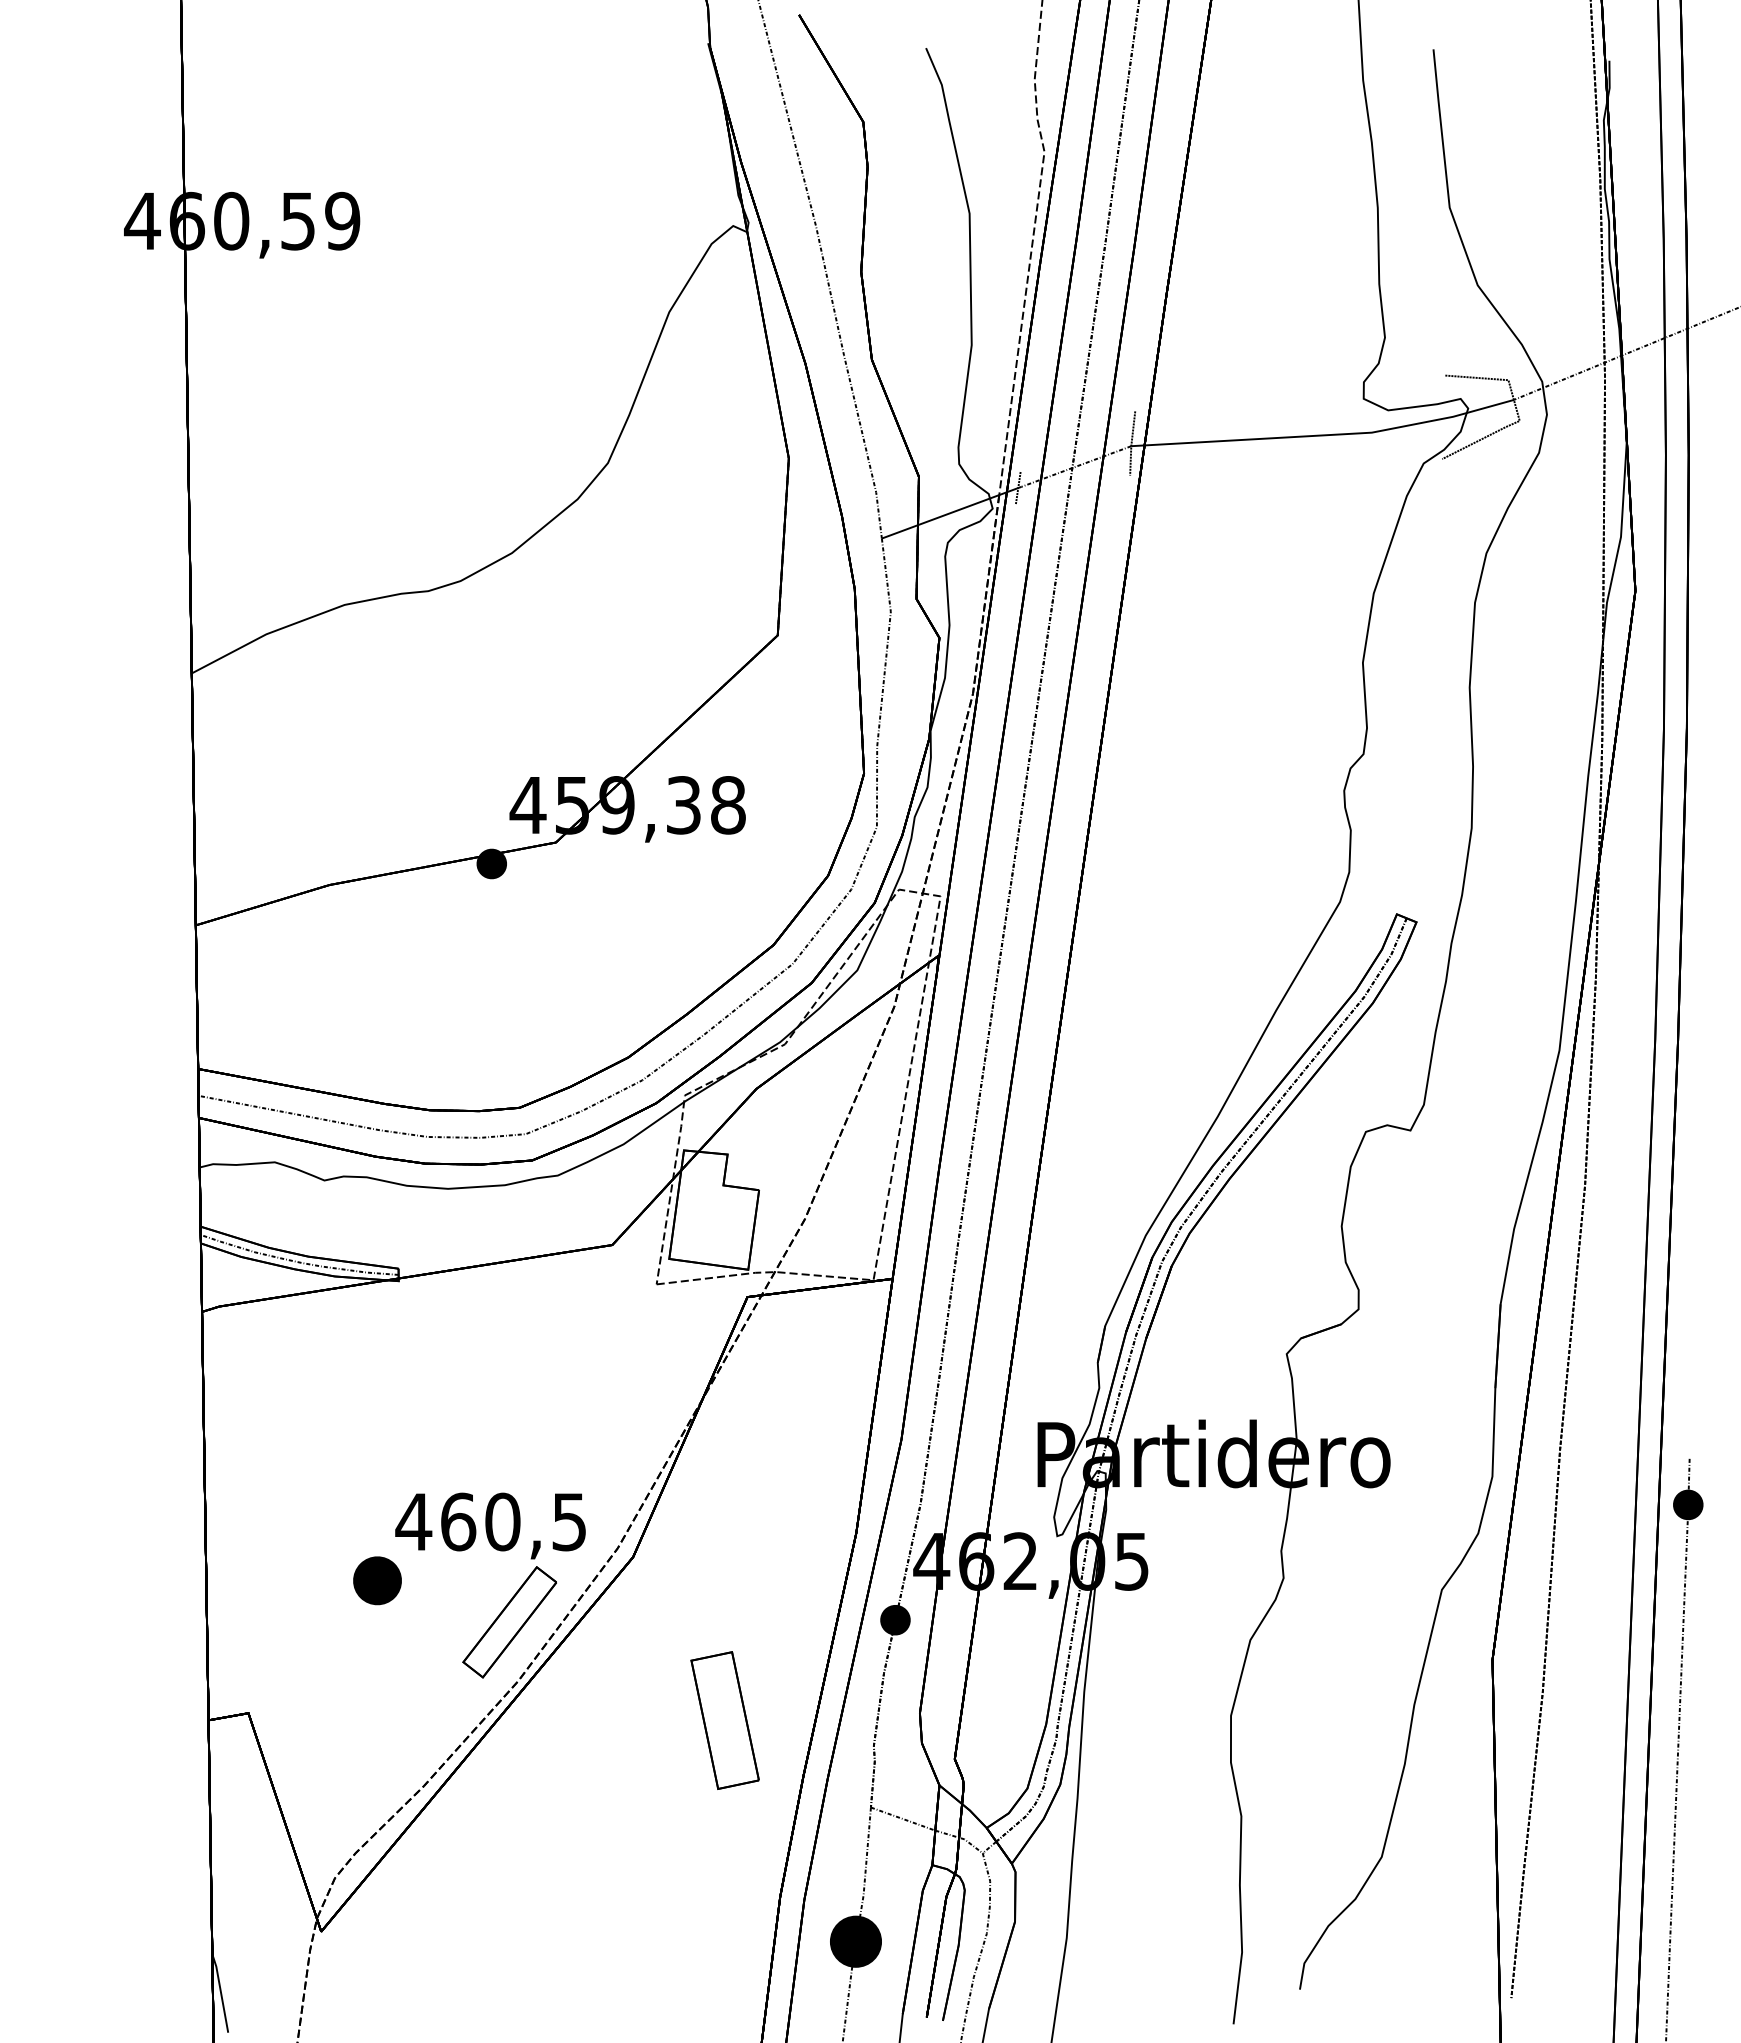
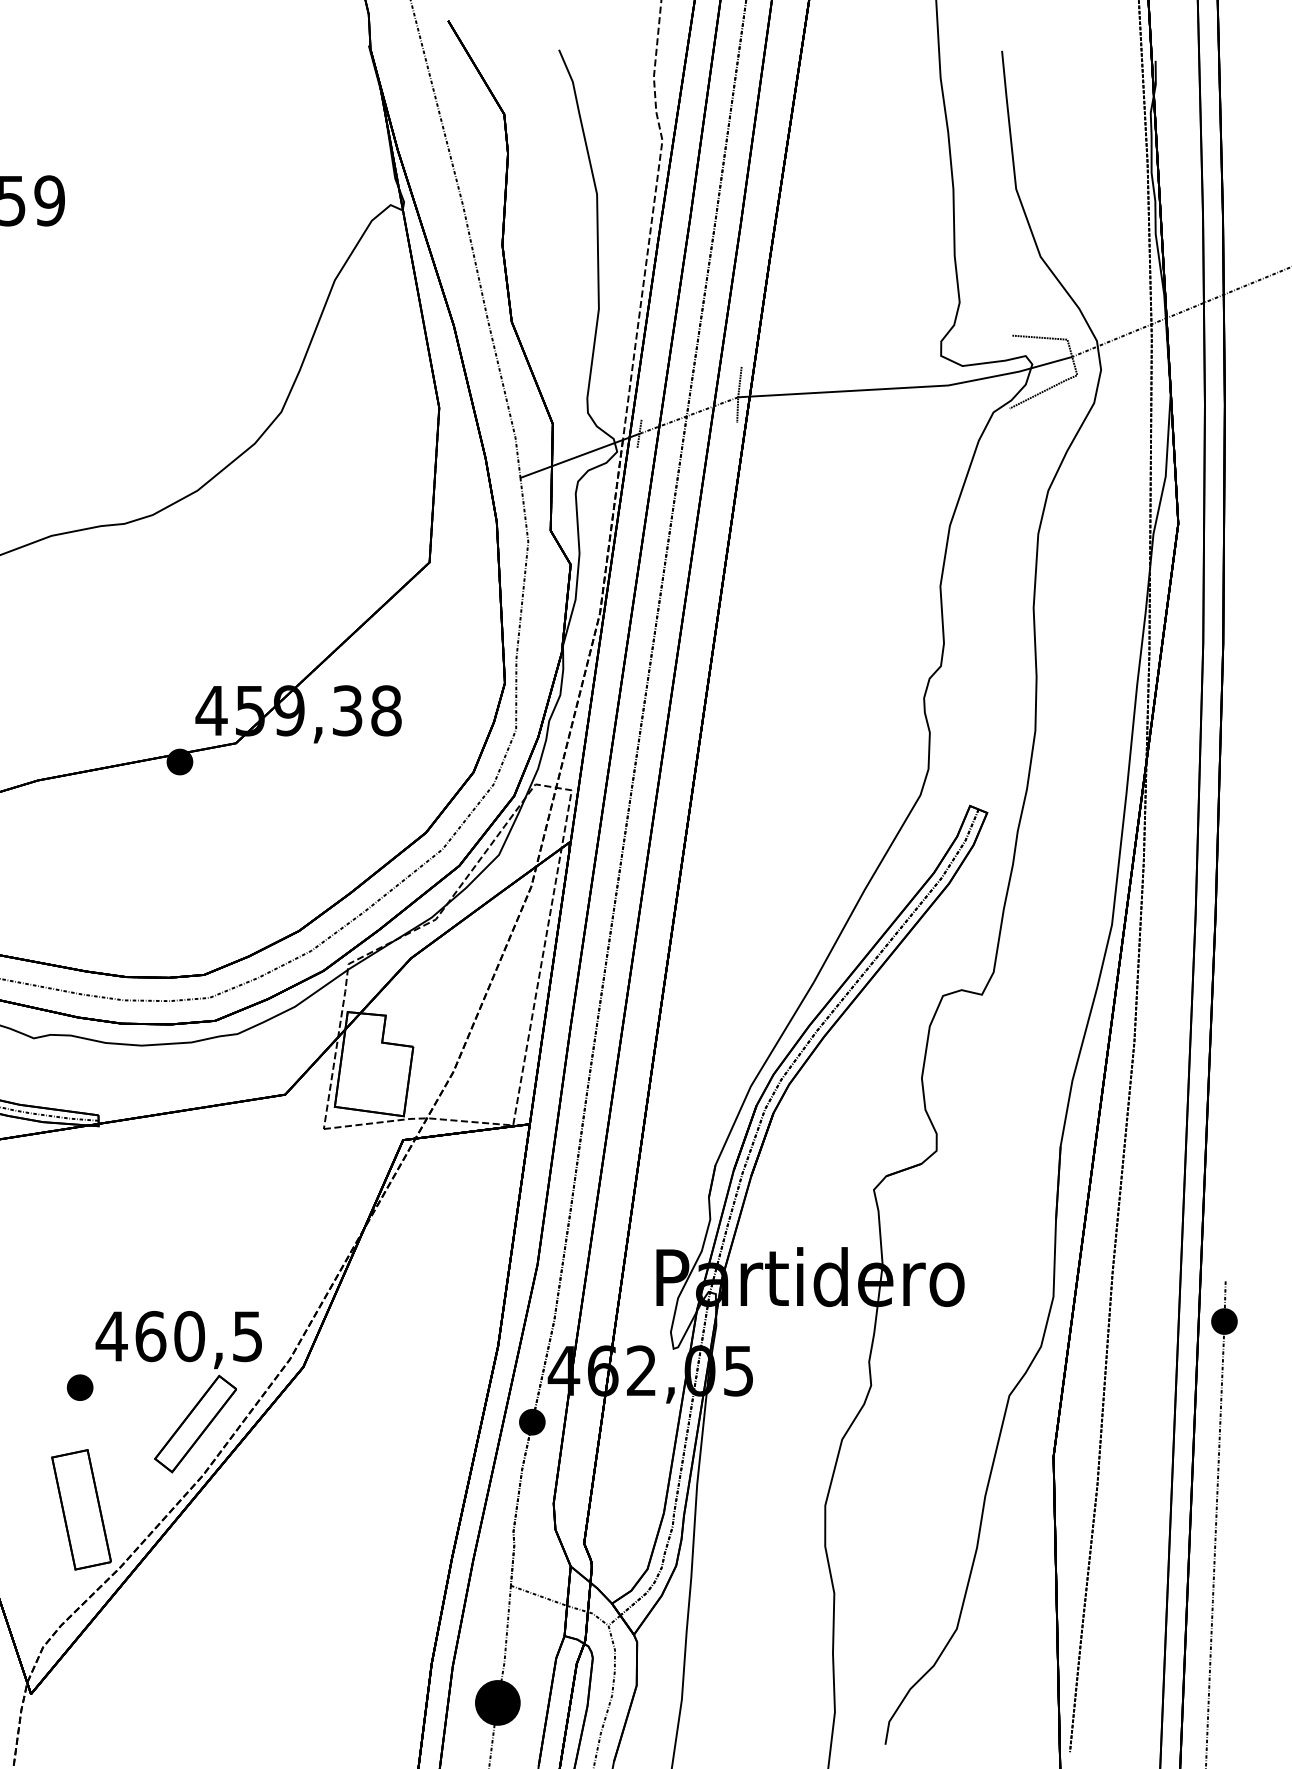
part: (377, 1580) -> (80, 1387), size x0.62
part: (724, 1720) -> (81, 1509), moved

